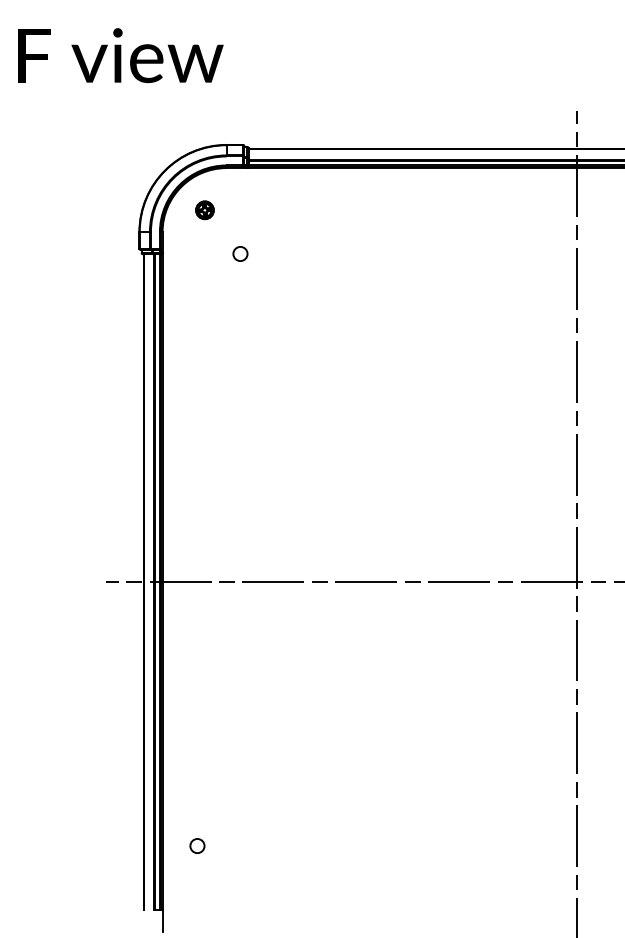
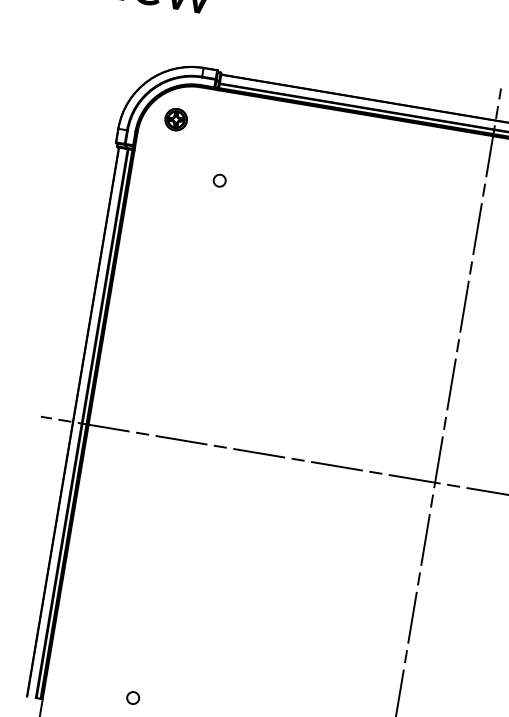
part: (204, 209) -> (175, 118), size x1.43
circle: (240, 253) -> (219, 180), moved
circle: (197, 845) -> (133, 697), moved

